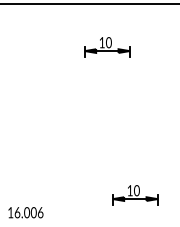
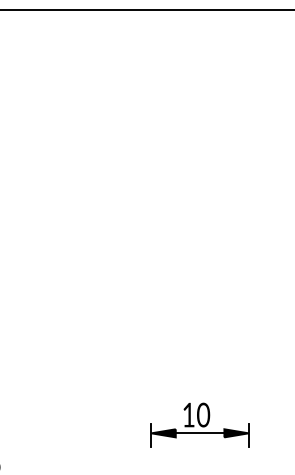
part: (107, 47) -> (139, 103), removed

